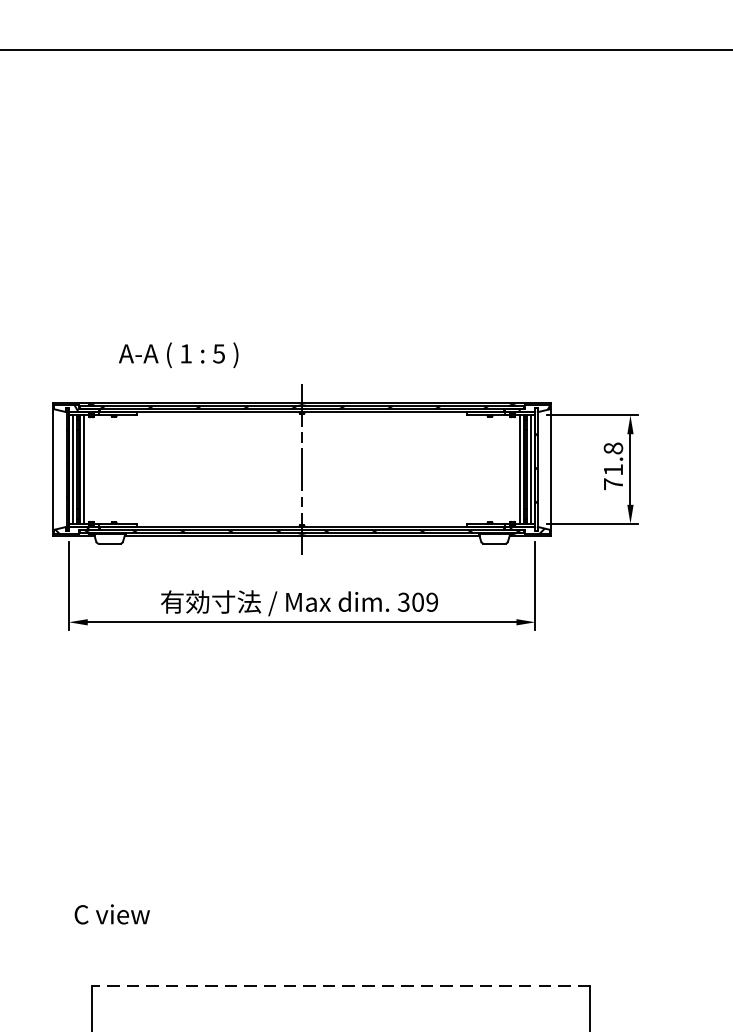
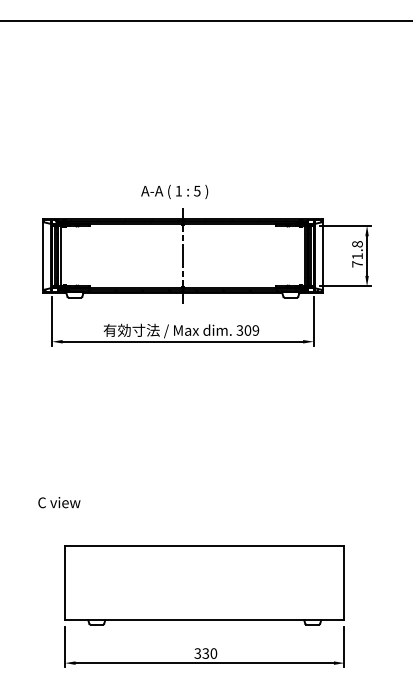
text: (178, 354) -> (174, 191), moved
text: (112, 914) -> (59, 502), moved
line: (340, 985) -> (204, 545), dashed -> solid

